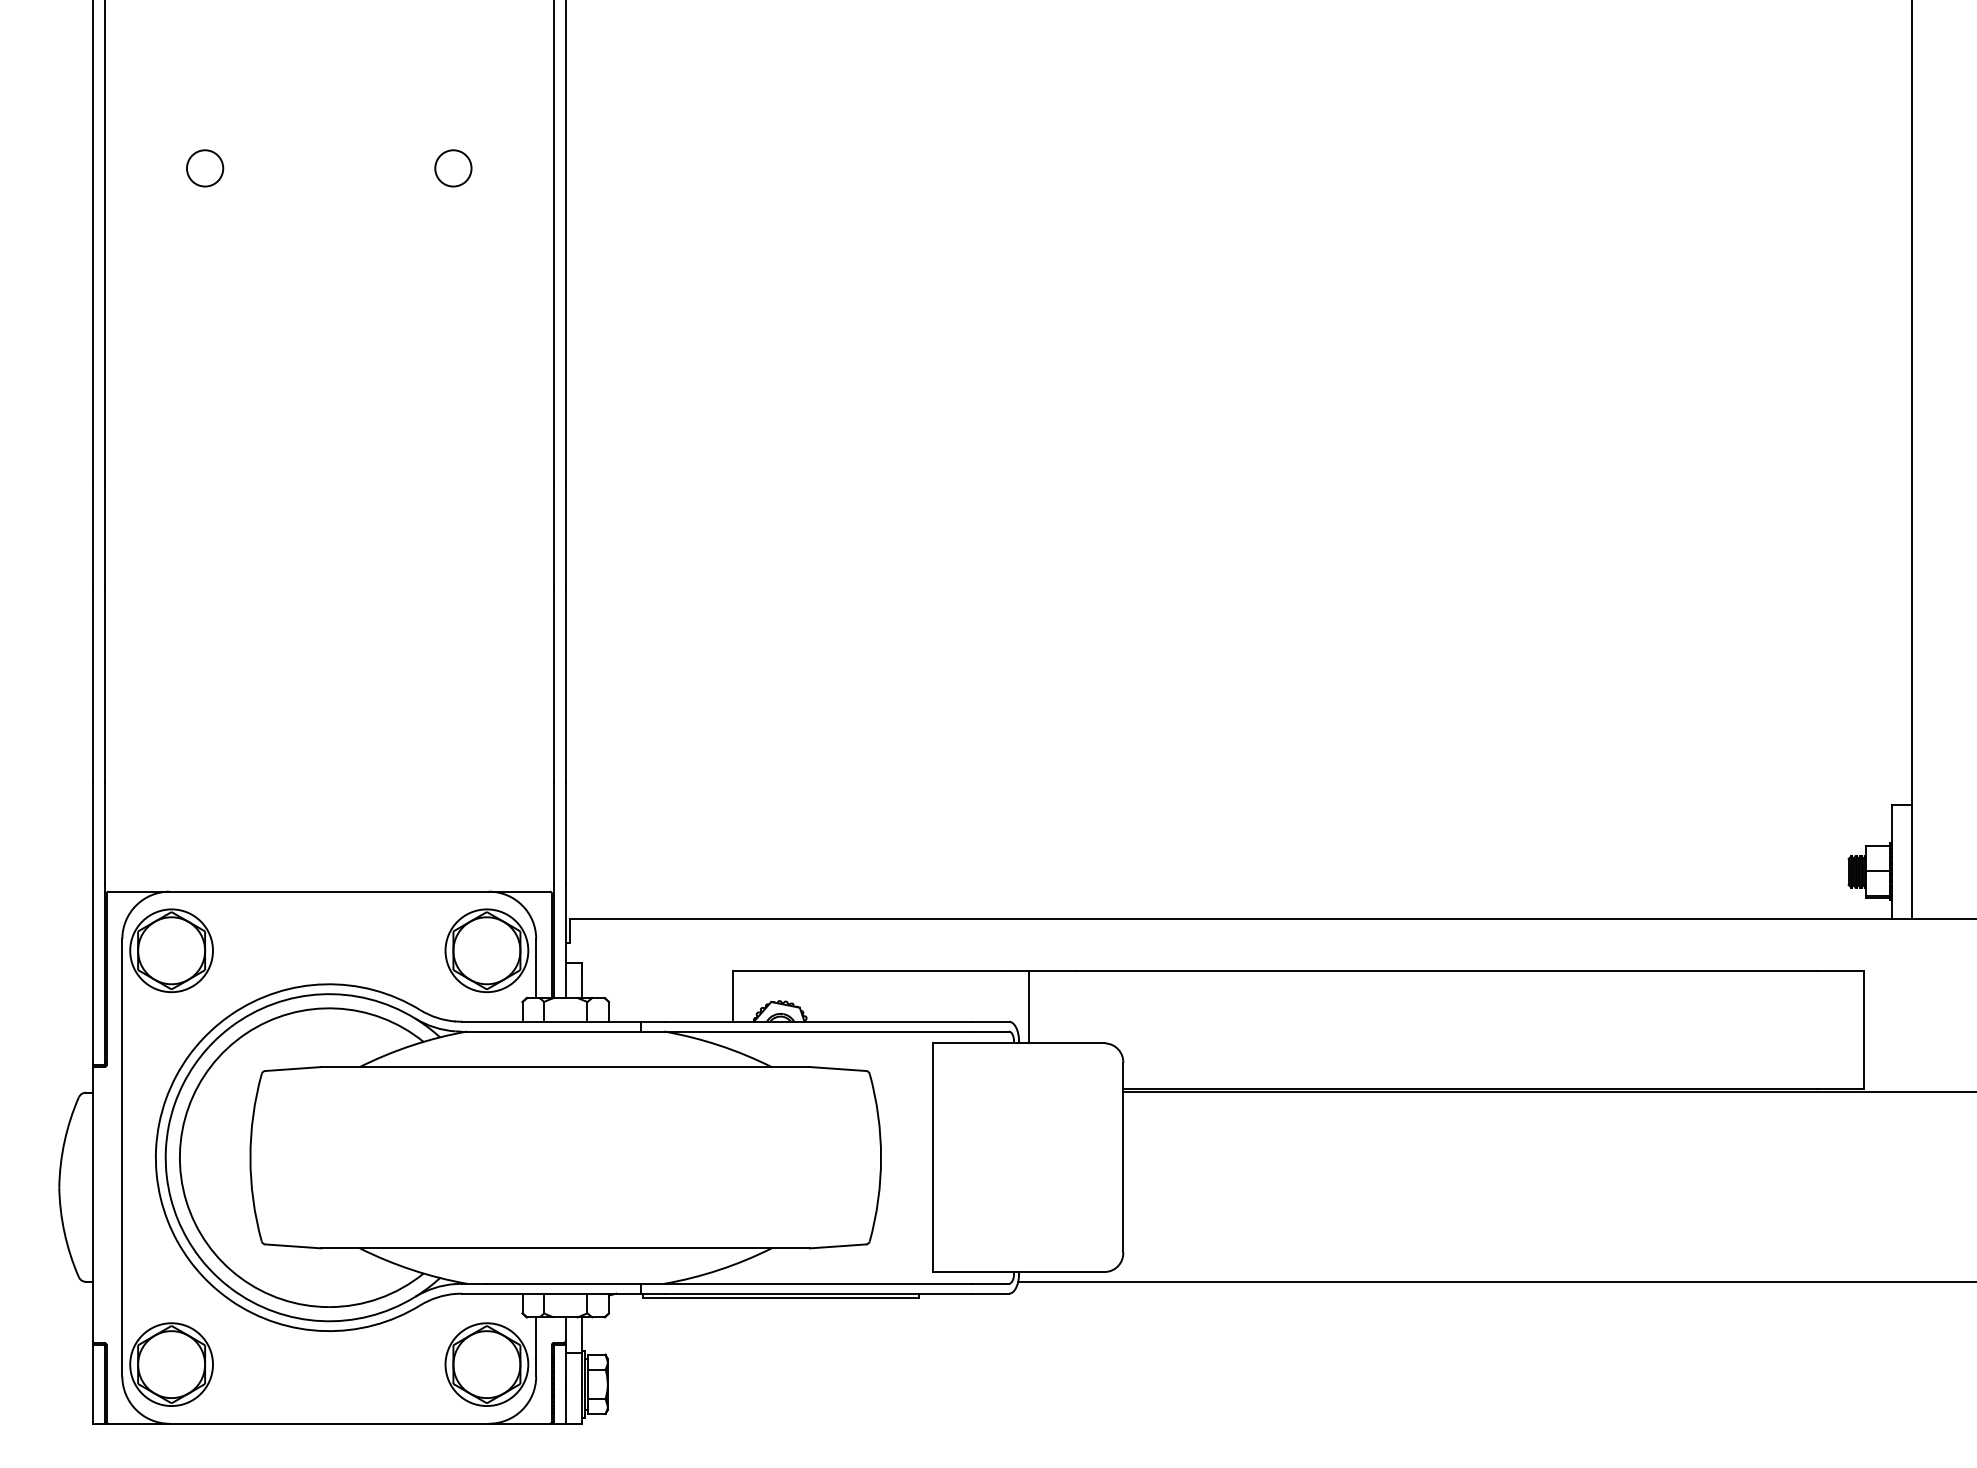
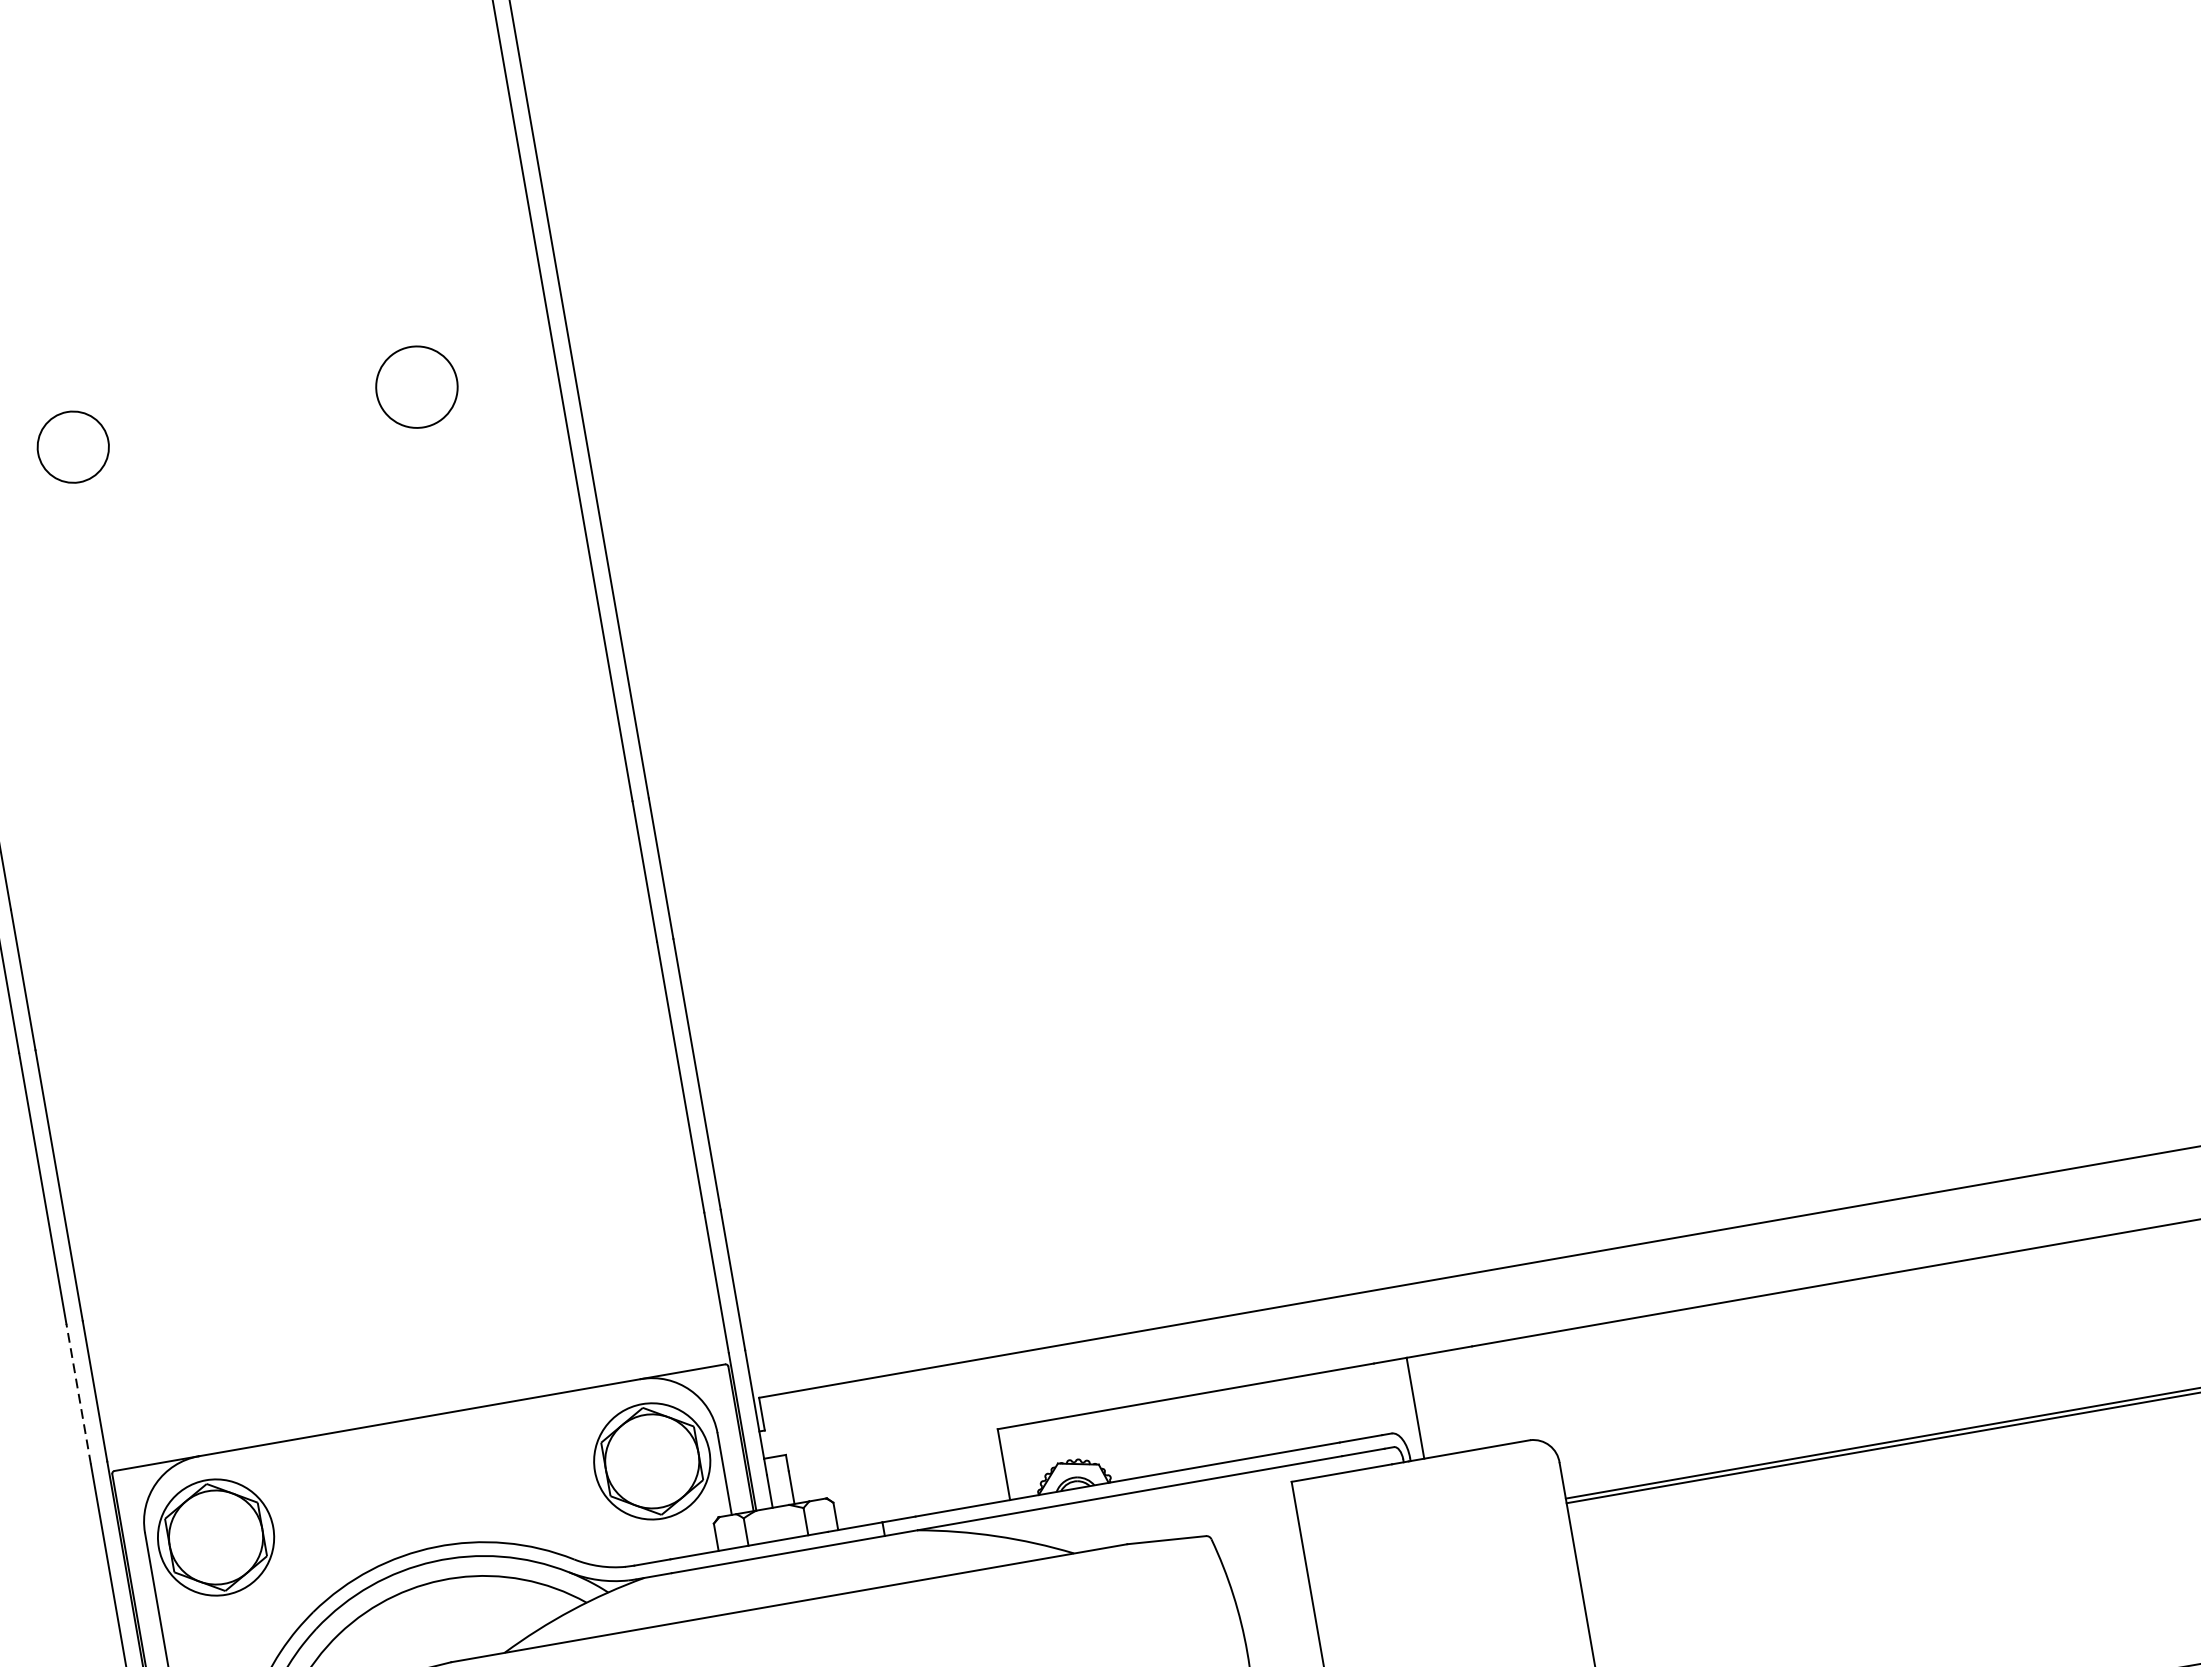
circle: (205, 168) -> (74, 447), size x1.4
circle: (453, 168) -> (417, 387), size x1.6
line: (92, 833) -> (78, 1394), solid -> dashed

